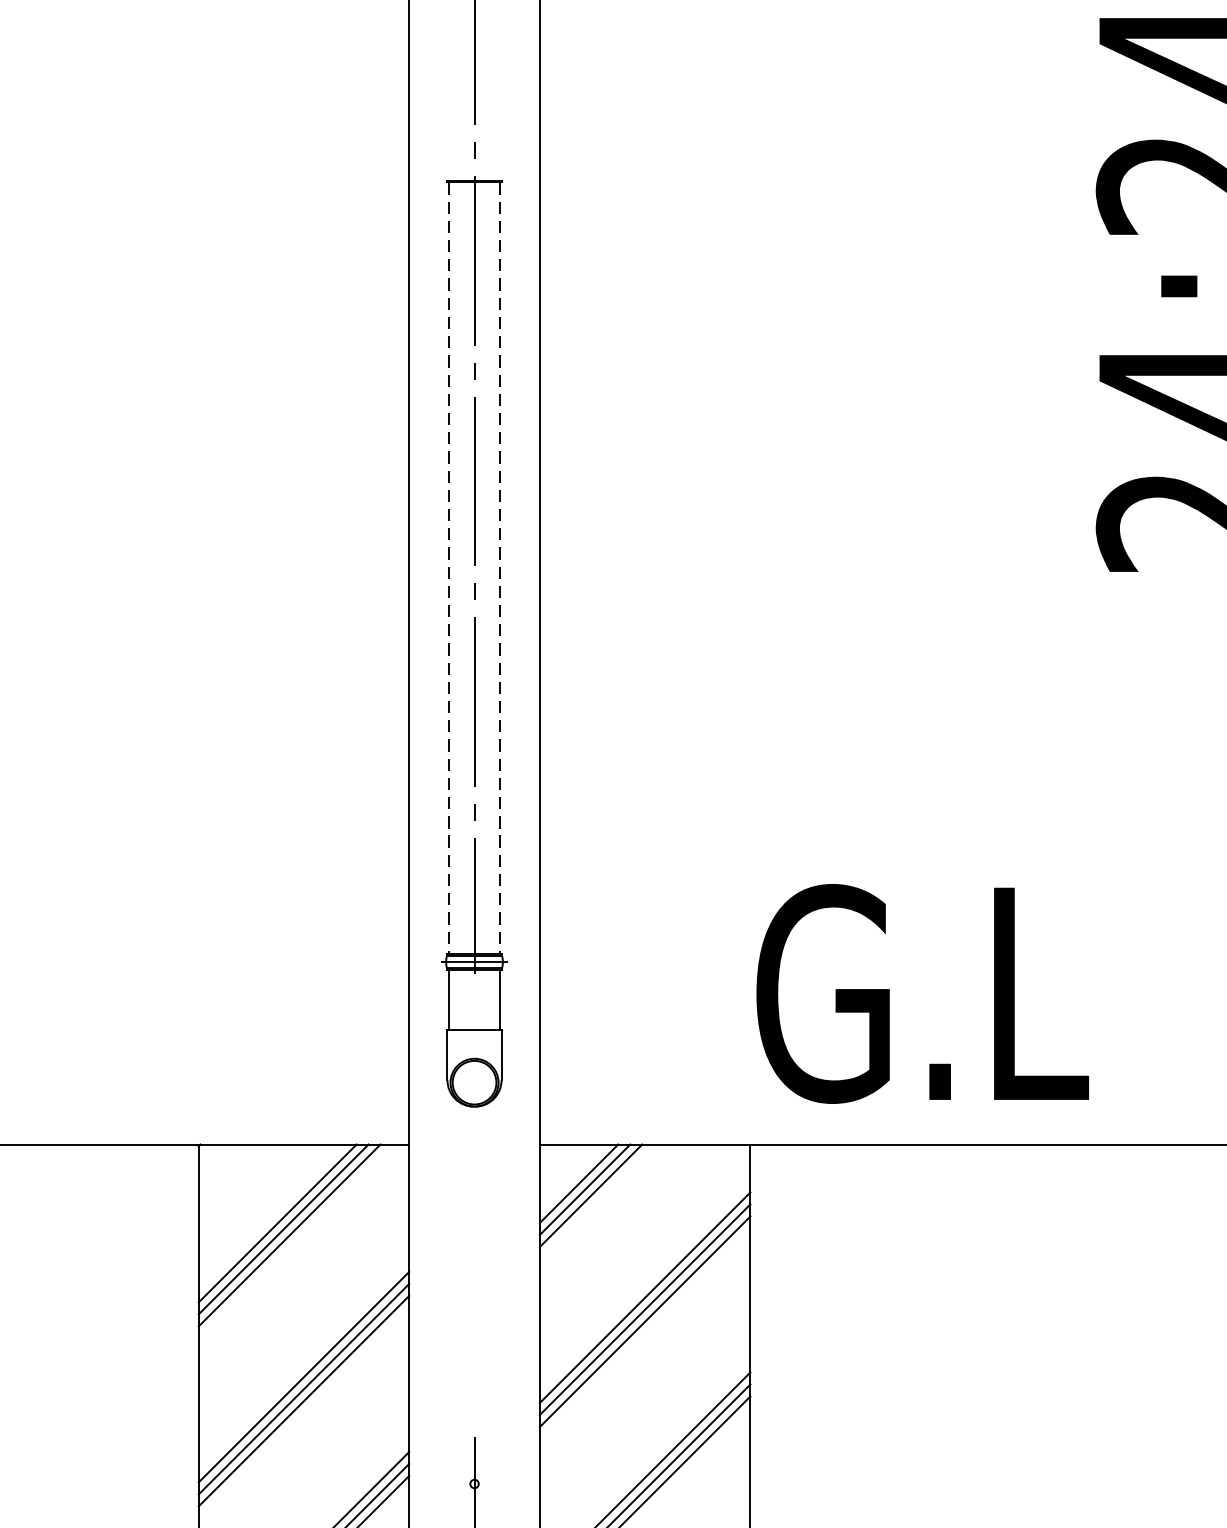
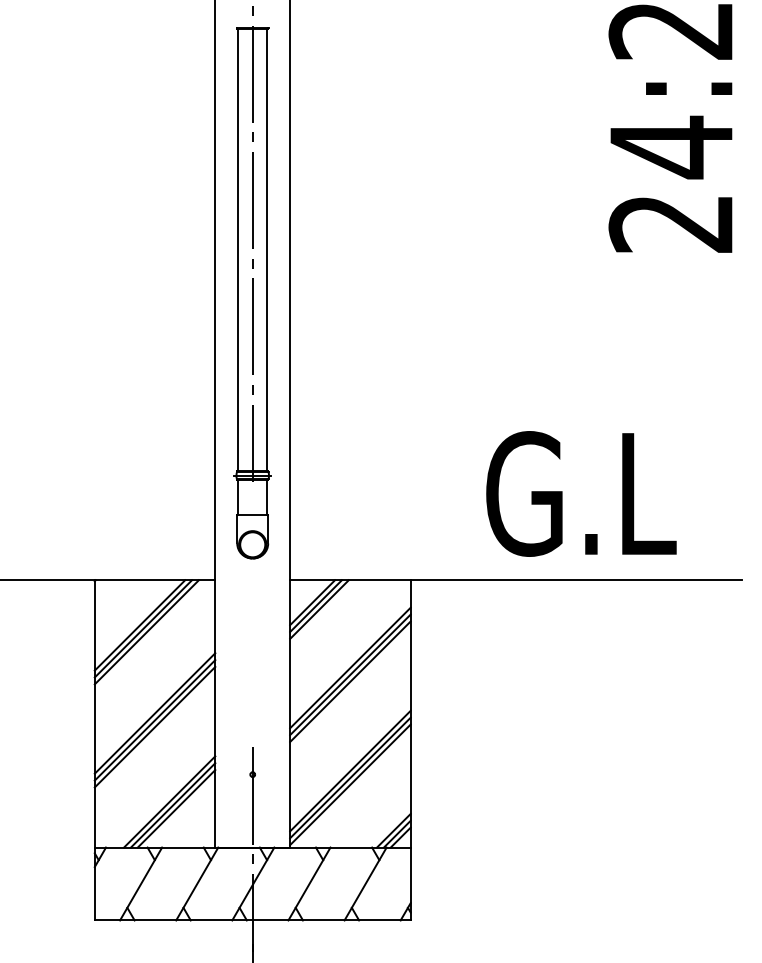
line: (449, 568) -> (238, 250), dashed -> solid
line: (500, 568) -> (267, 250), dashed -> solid
text: (922, 993) -> (581, 493), moved

